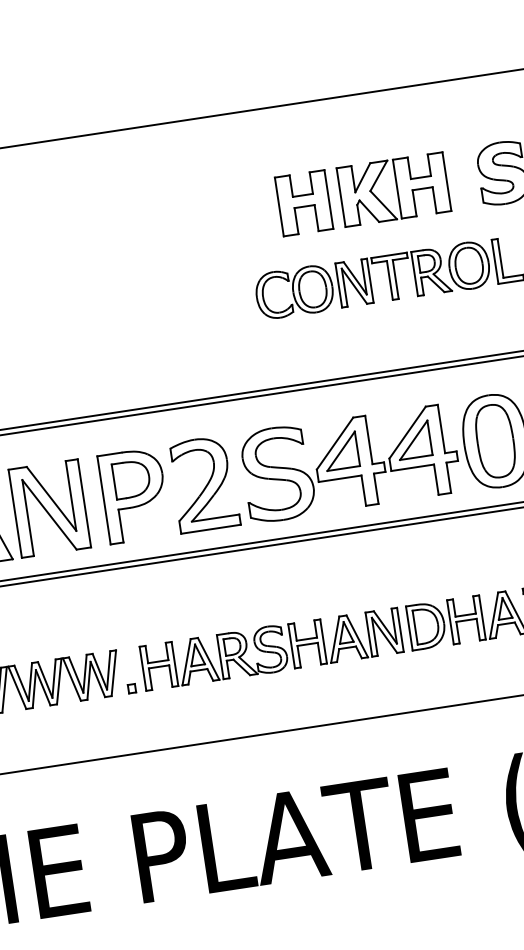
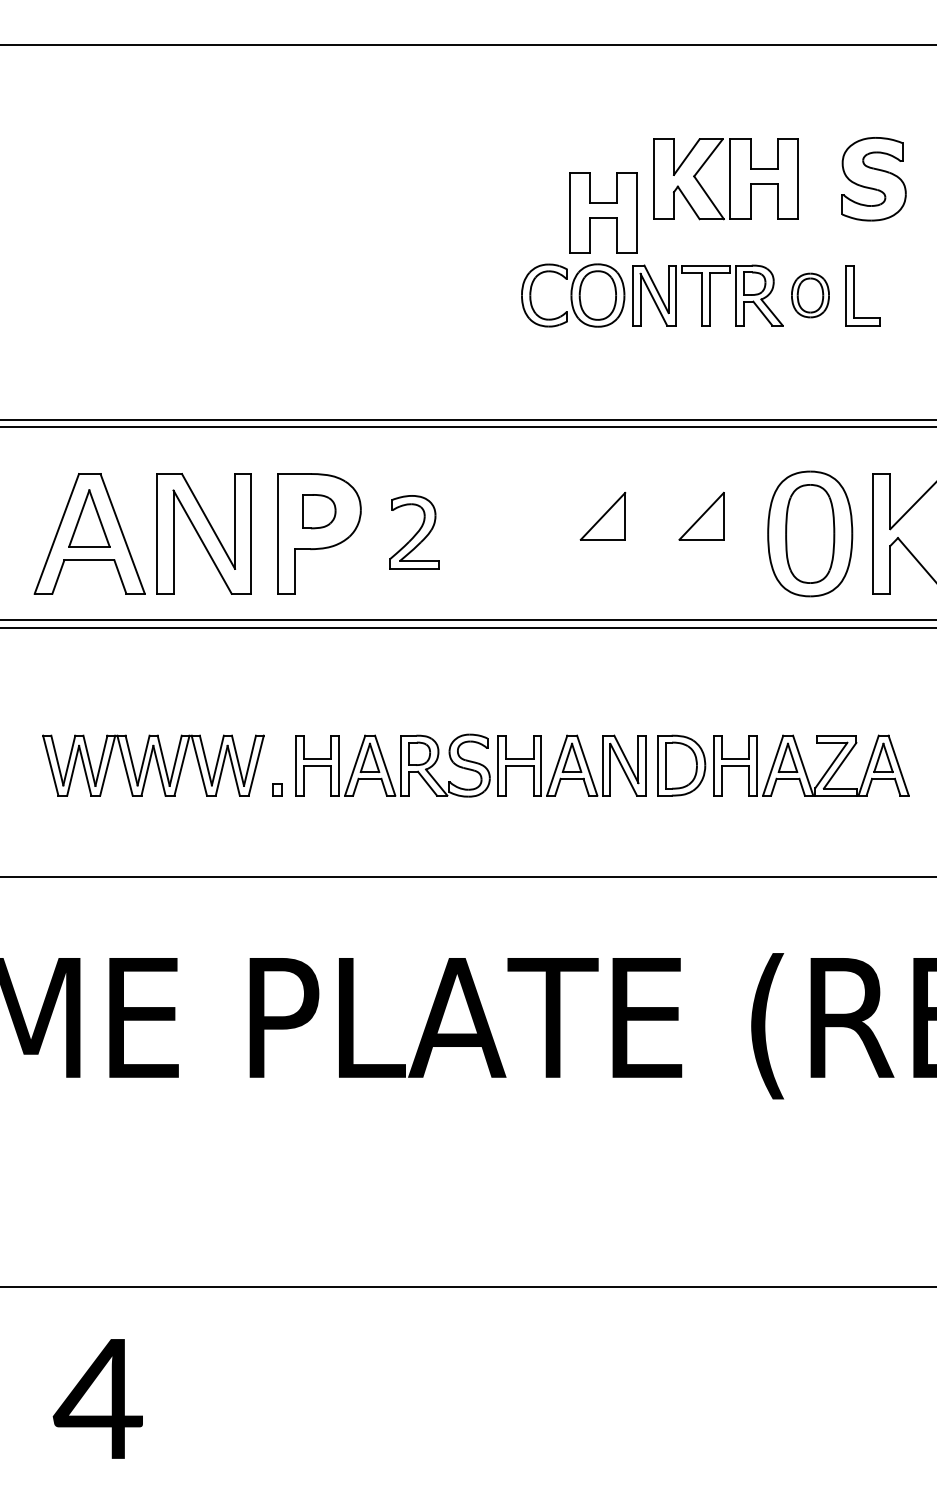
part: (303, 202) -> (603, 212), moved
part: (469, 265) -> (810, 295), size x0.7
part: (350, 462) -> (612, 533), removed
part: (131, 479) -> (318, 511), size x0.7
part: (204, 484) -> (414, 532), size x0.6

